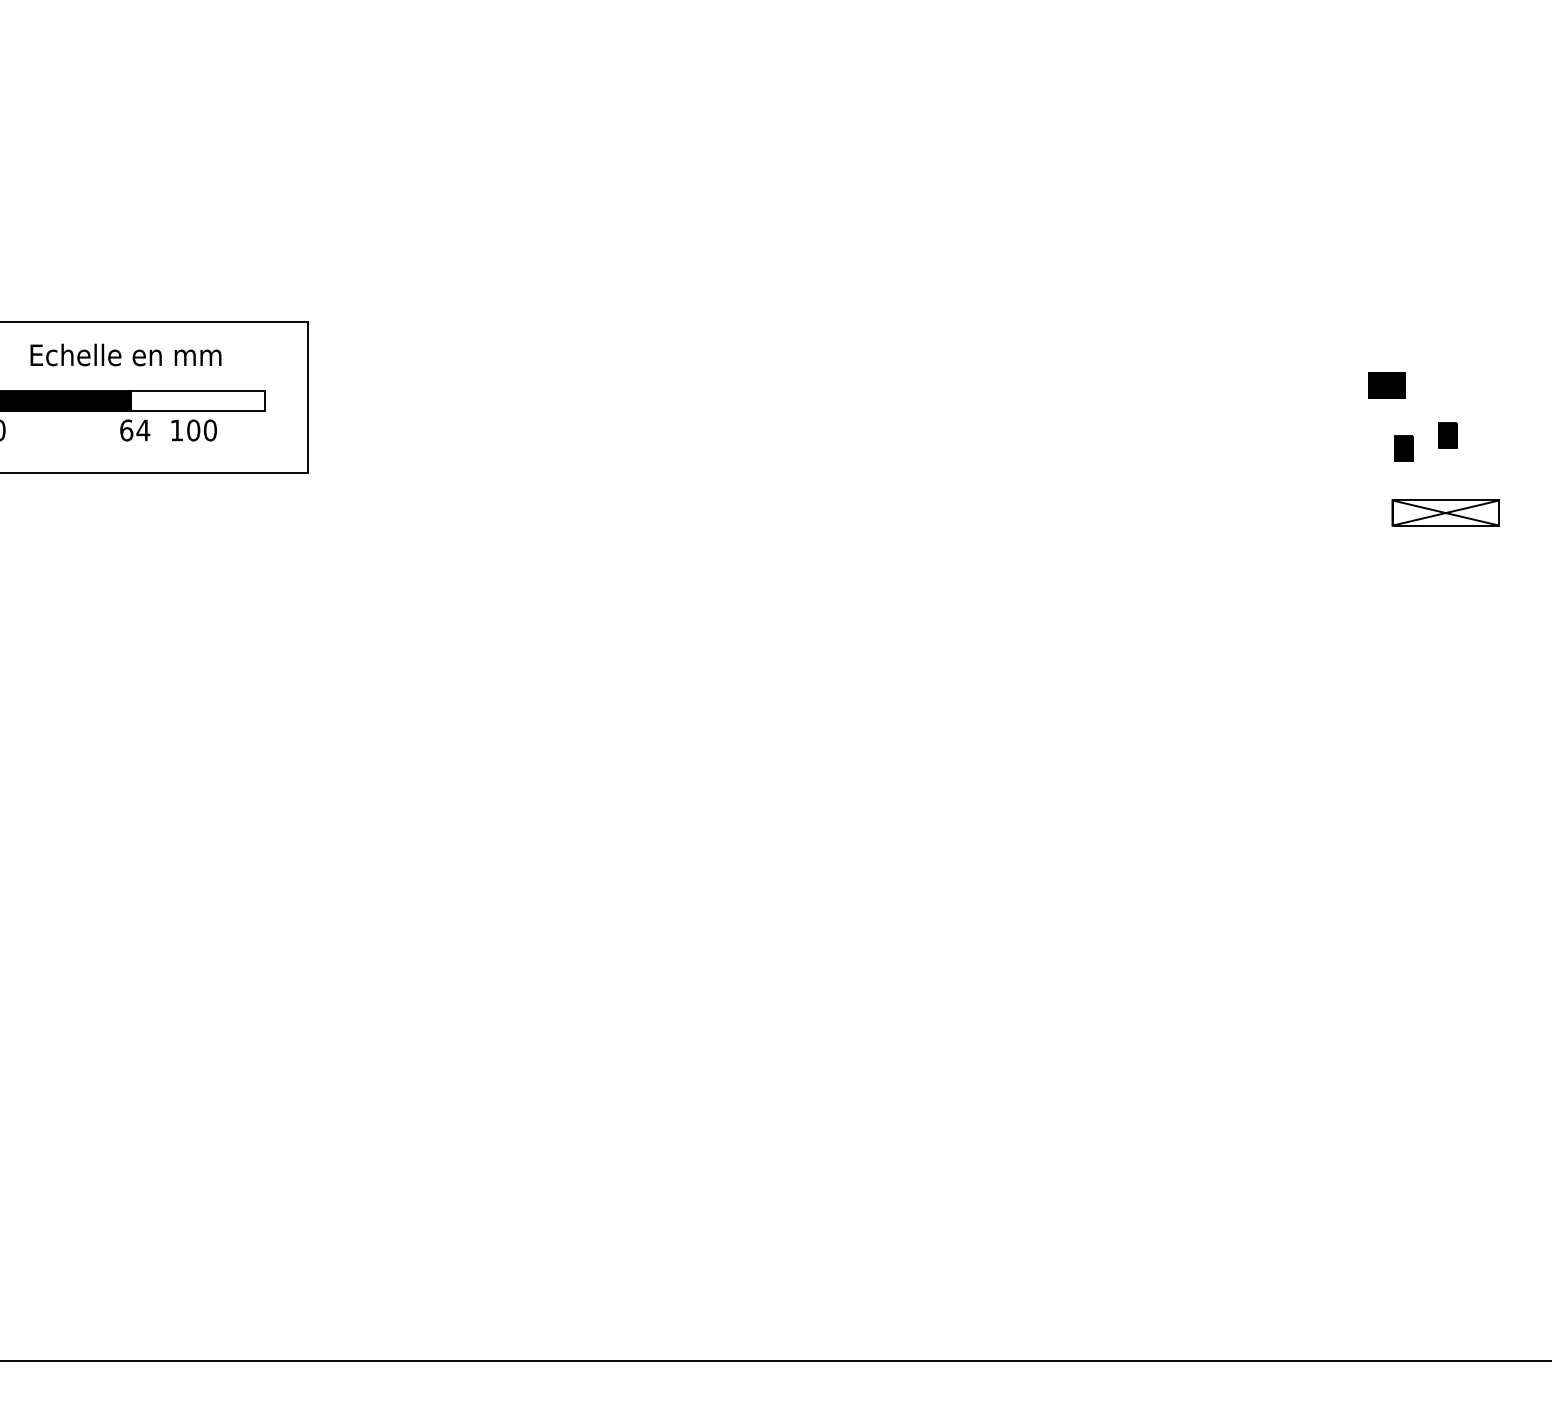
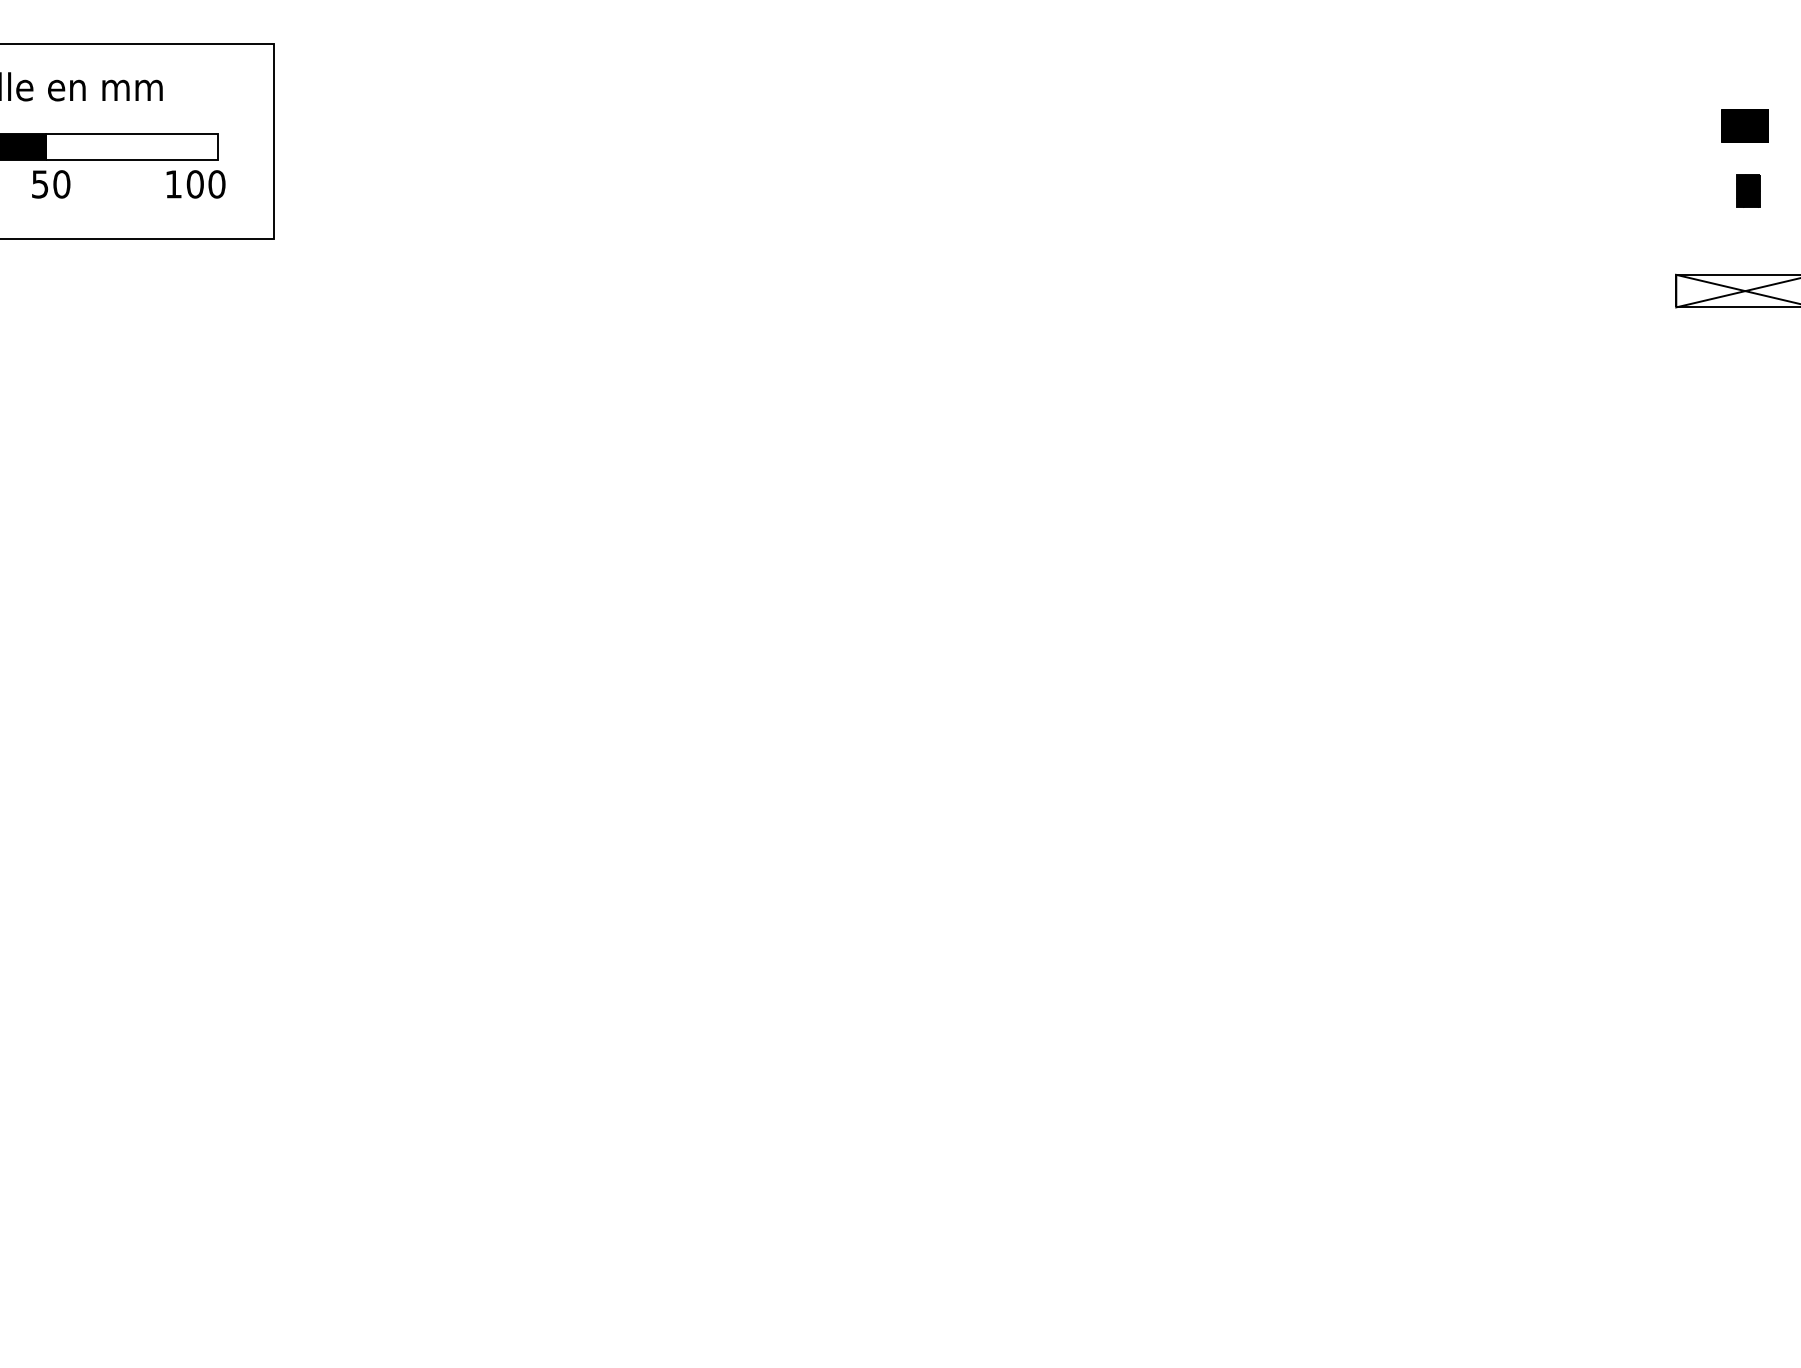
part: (1386, 385) -> (1744, 126), moved
text: (135, 430) -> (51, 184), 64 -> 50
text: (193, 430) -> (195, 184), moved
part: (1403, 448) -> (1690, 207), removed

